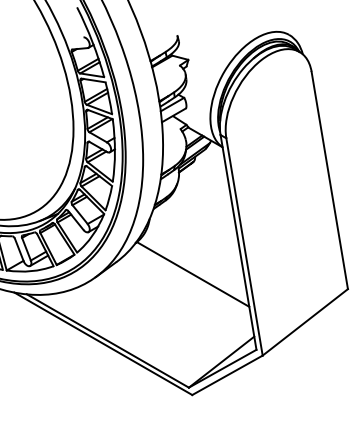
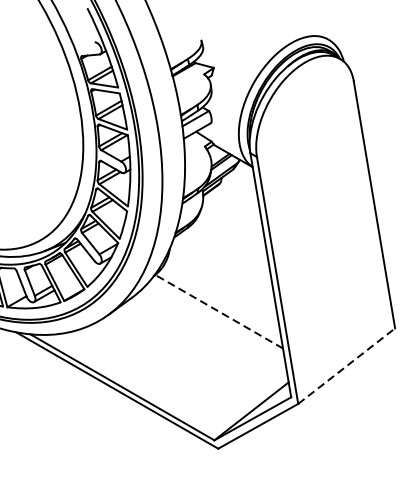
line: (193, 274) -> (219, 311), solid -> dashed
line: (305, 322) -> (346, 366), solid -> dashed

